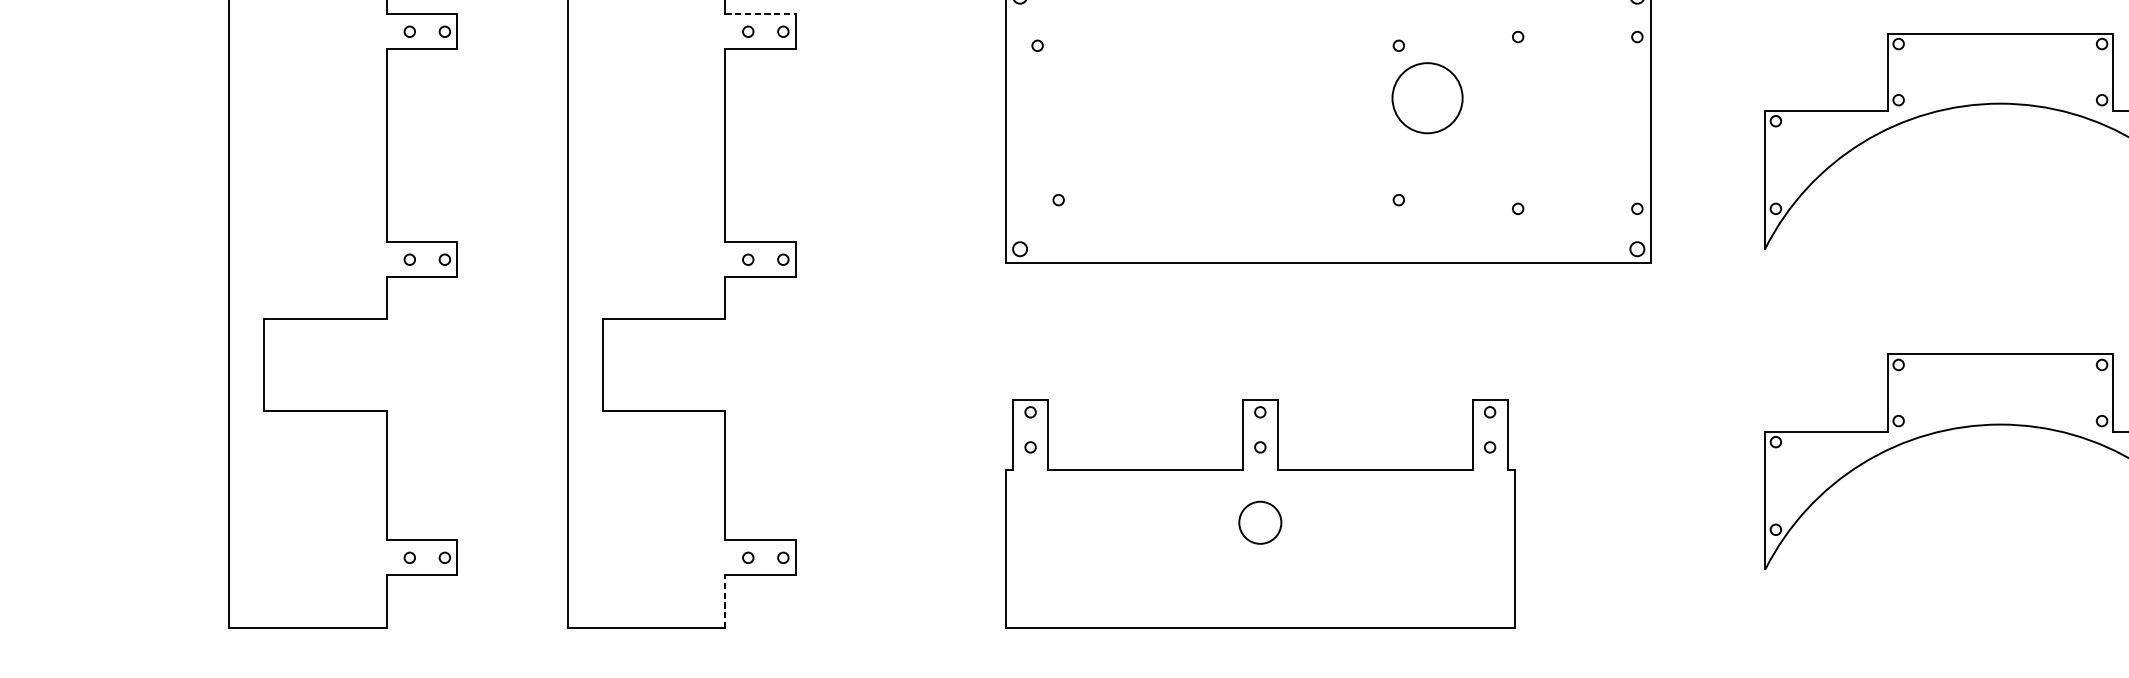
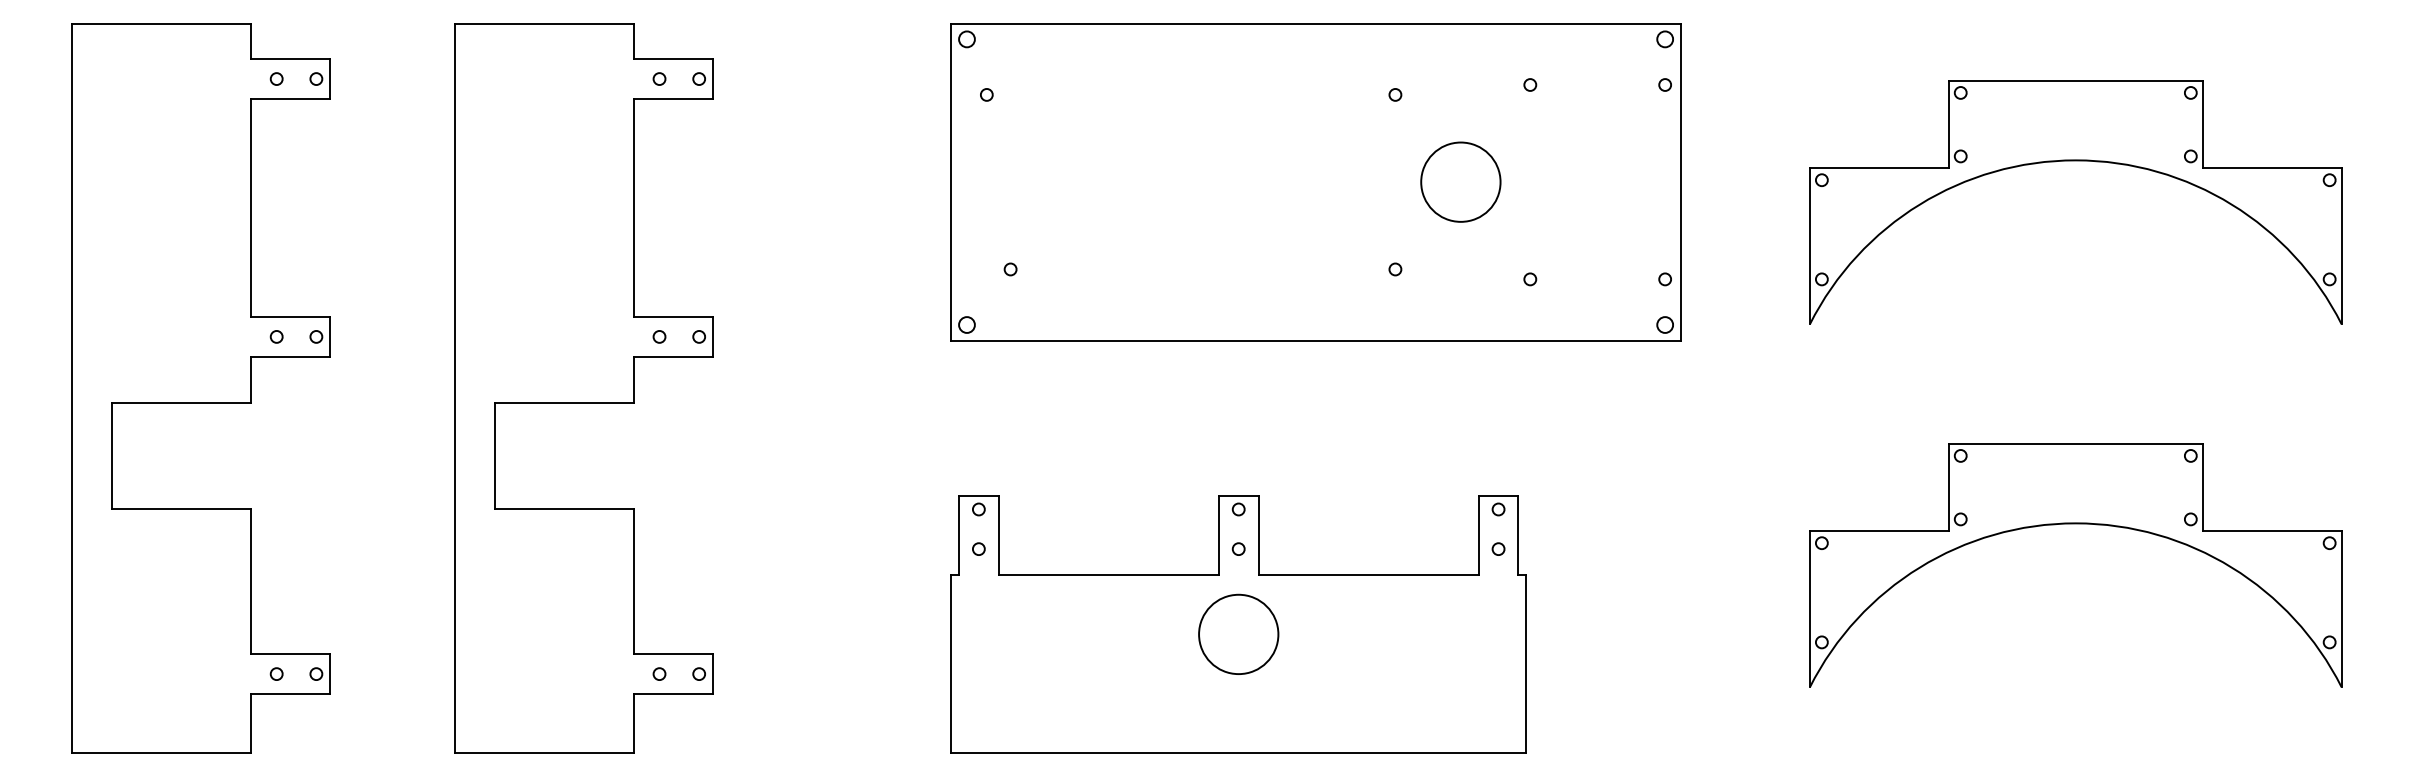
line: (760, 14) -> (673, 59), dashed -> solid
circle: (1427, 97) -> (1460, 181), moved
circle: (1260, 522) -> (1238, 634), size x1.67
line: (725, 601) -> (633, 723), dashed -> solid

